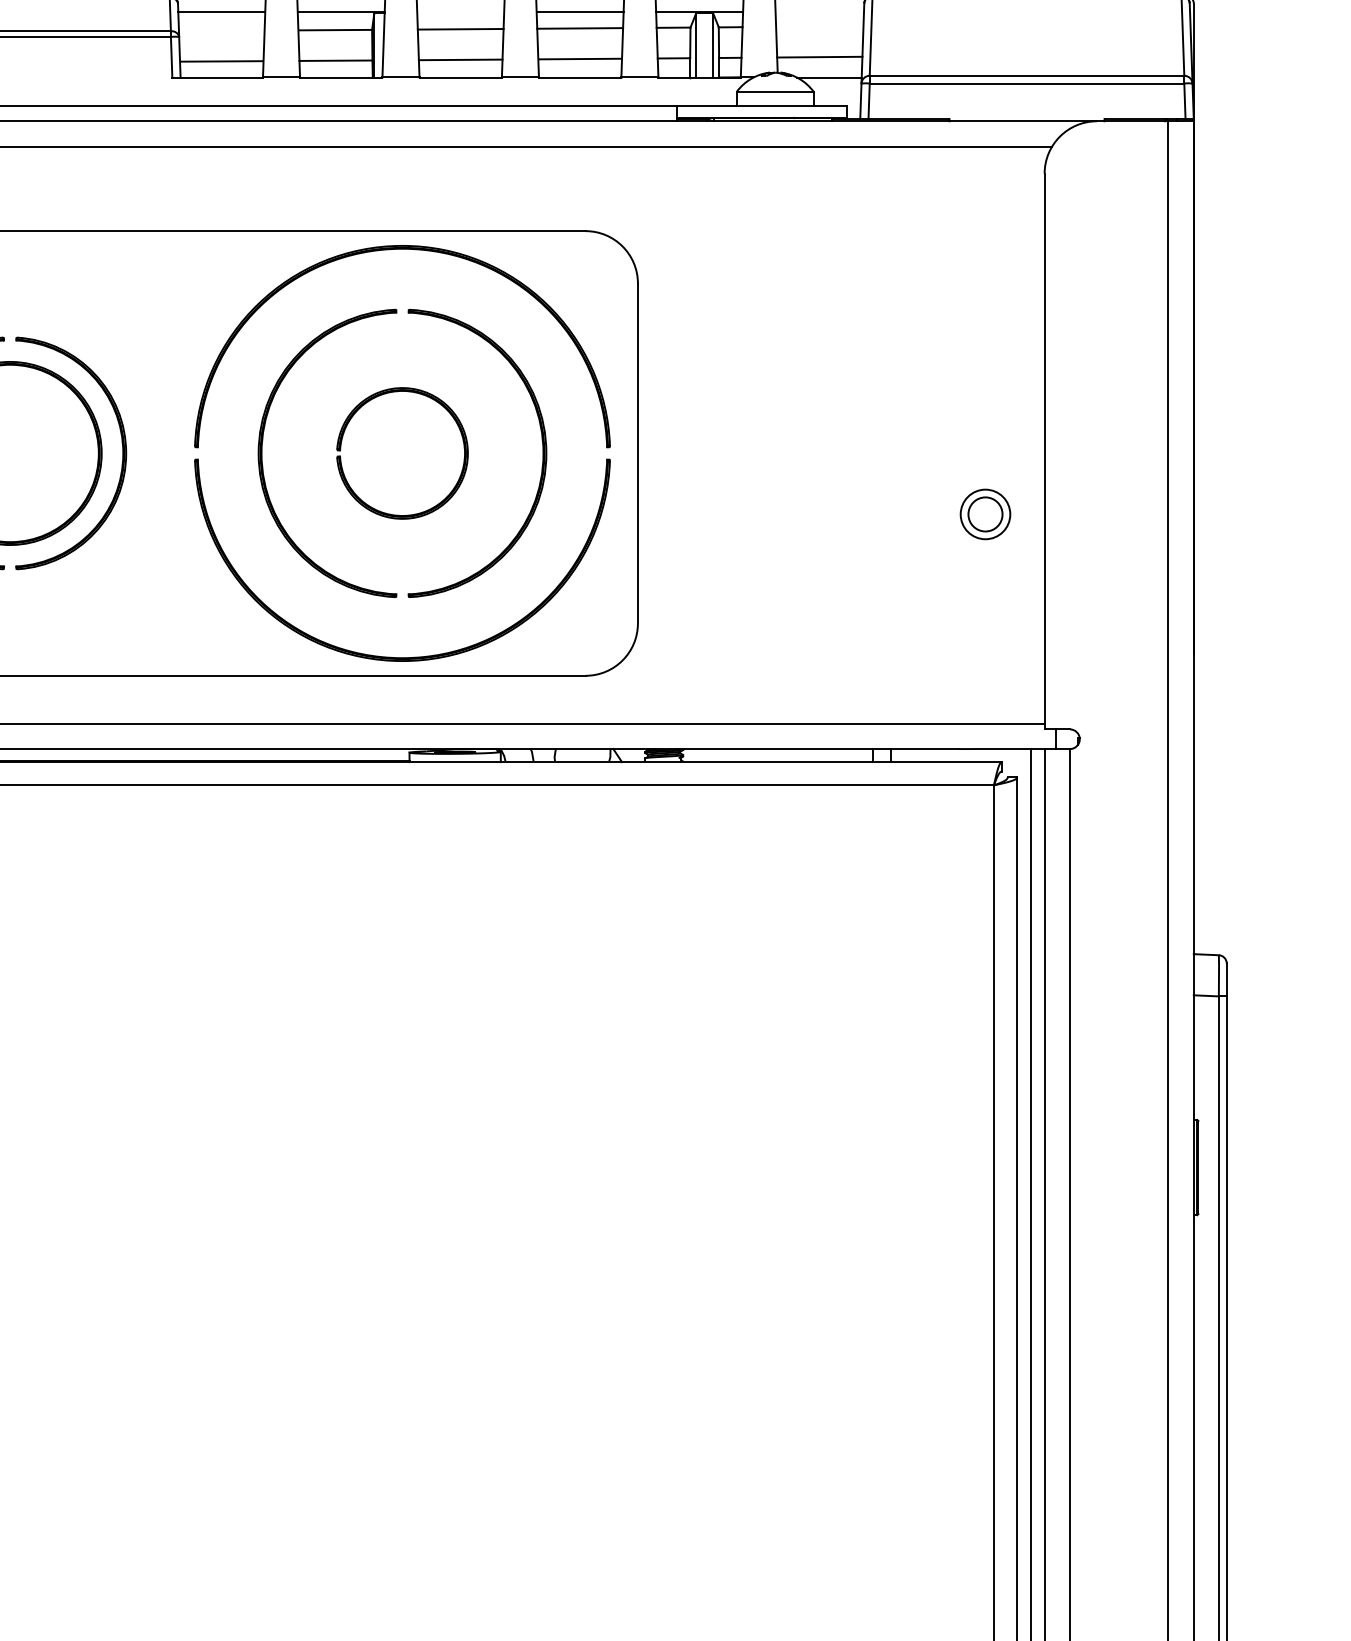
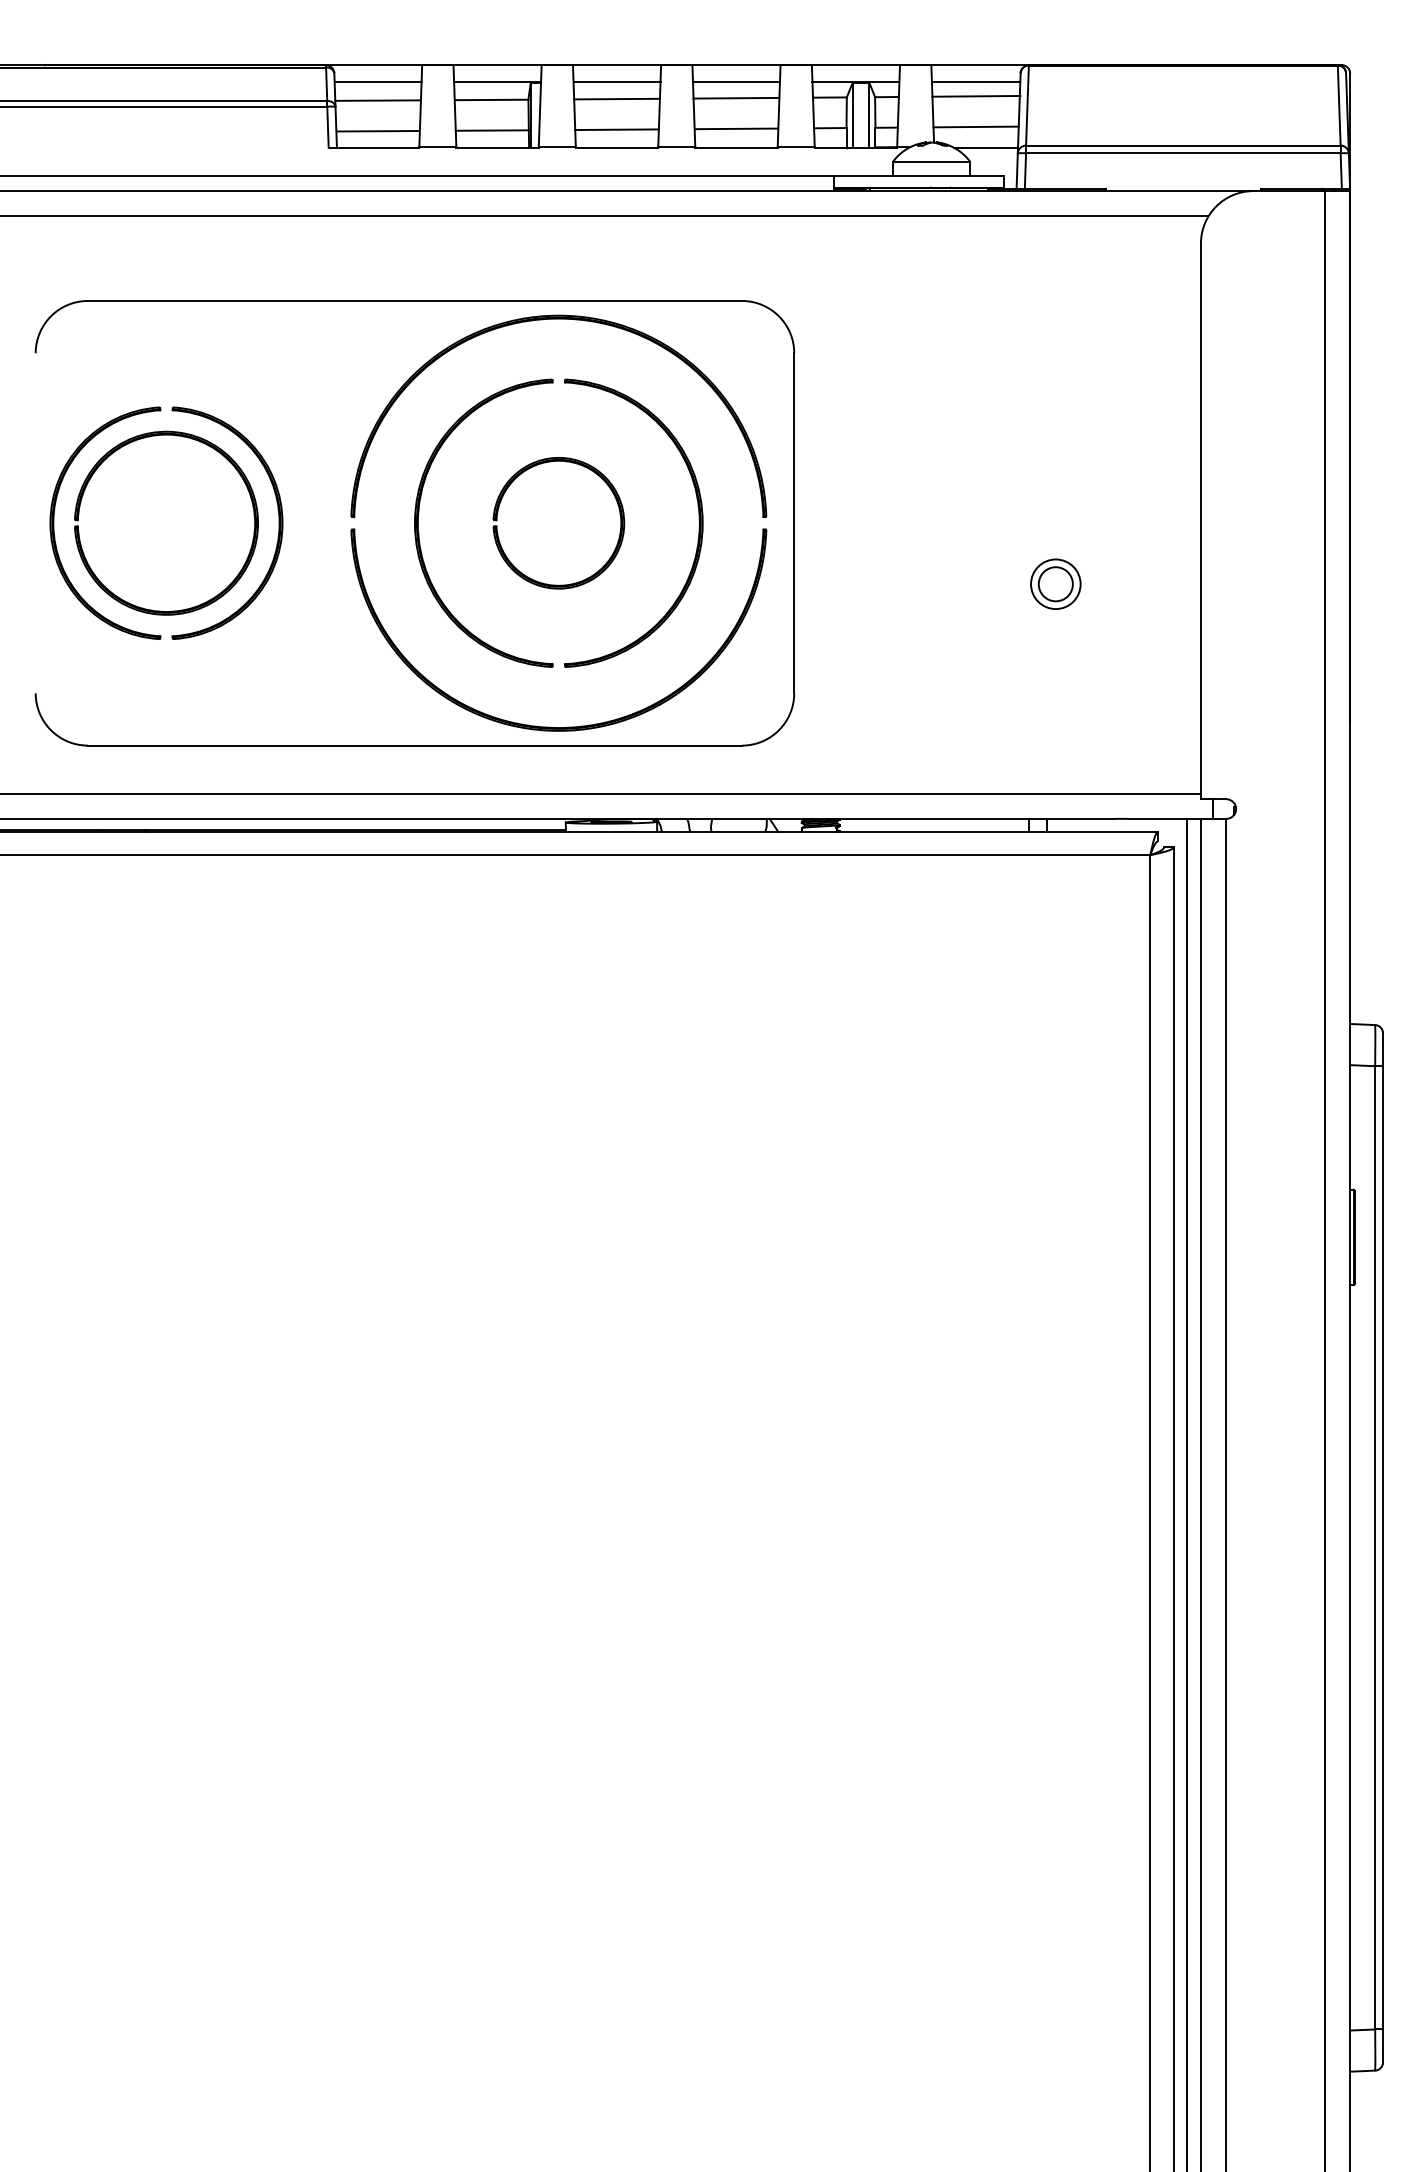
line: (460, 11) -> (616, 81), added
line: (819, 11) -> (975, 81), added
line: (820, 25) -> (976, 95), added
line: (221, 30) -> (377, 100), added
part: (985, 513) -> (1055, 583), moved

